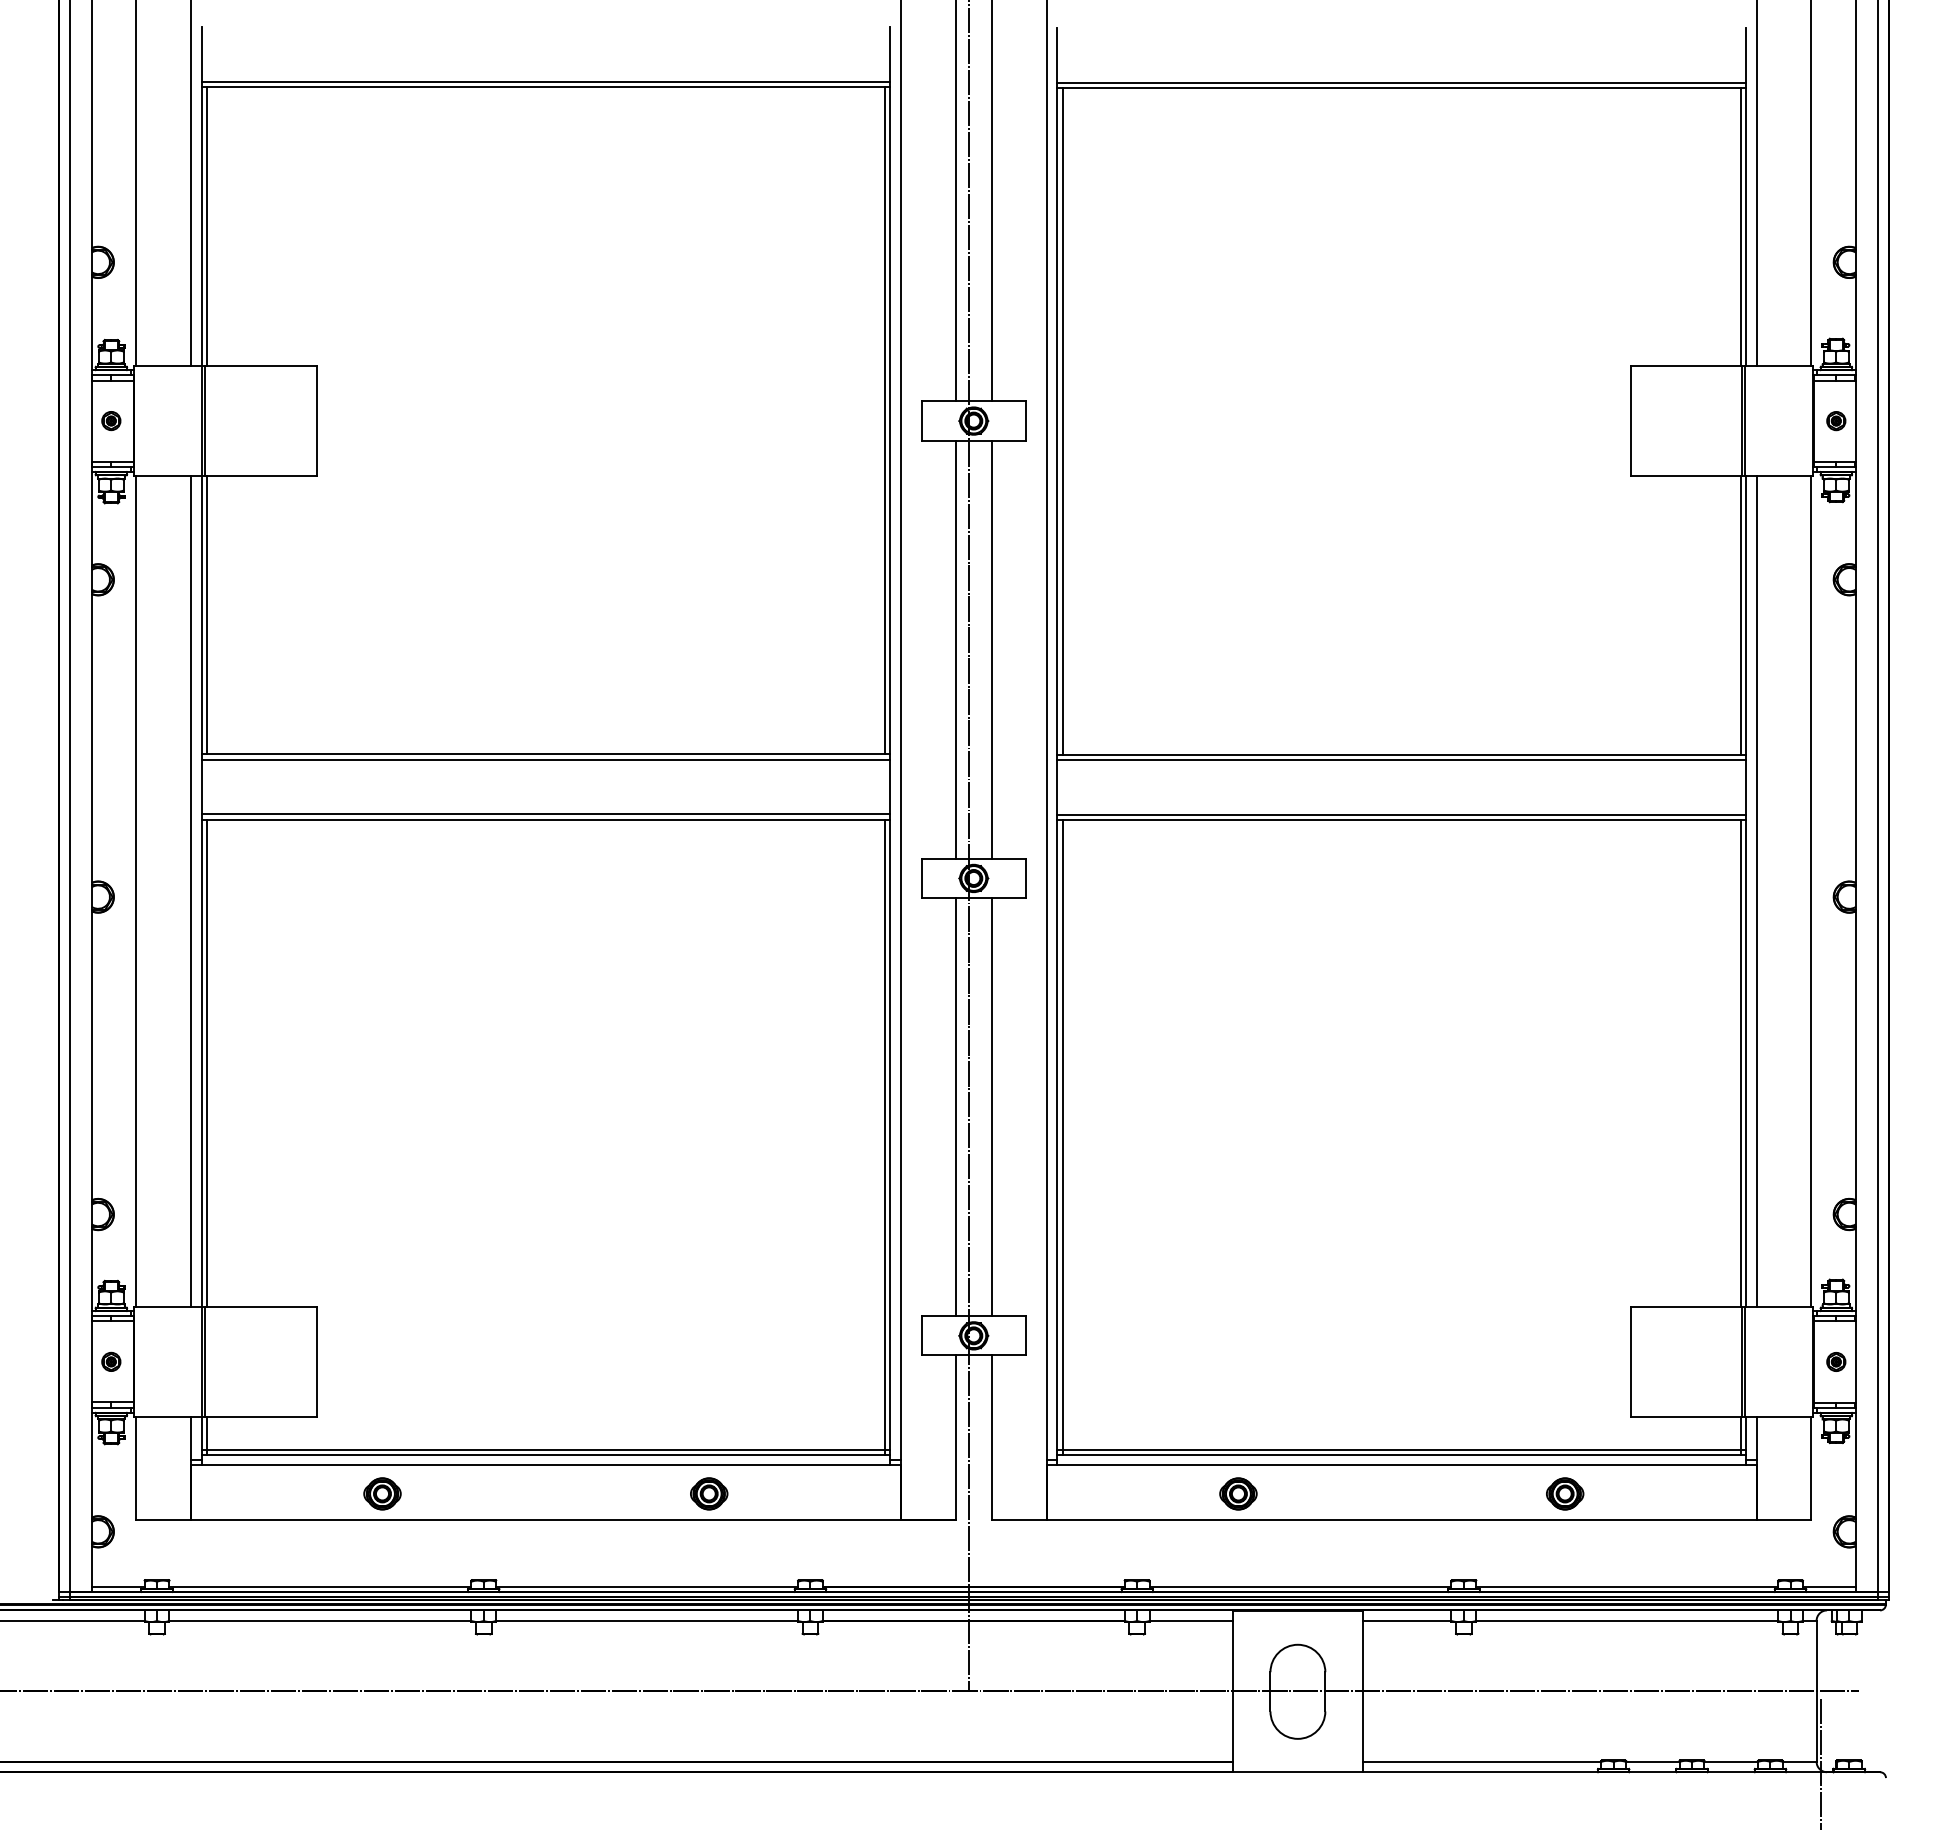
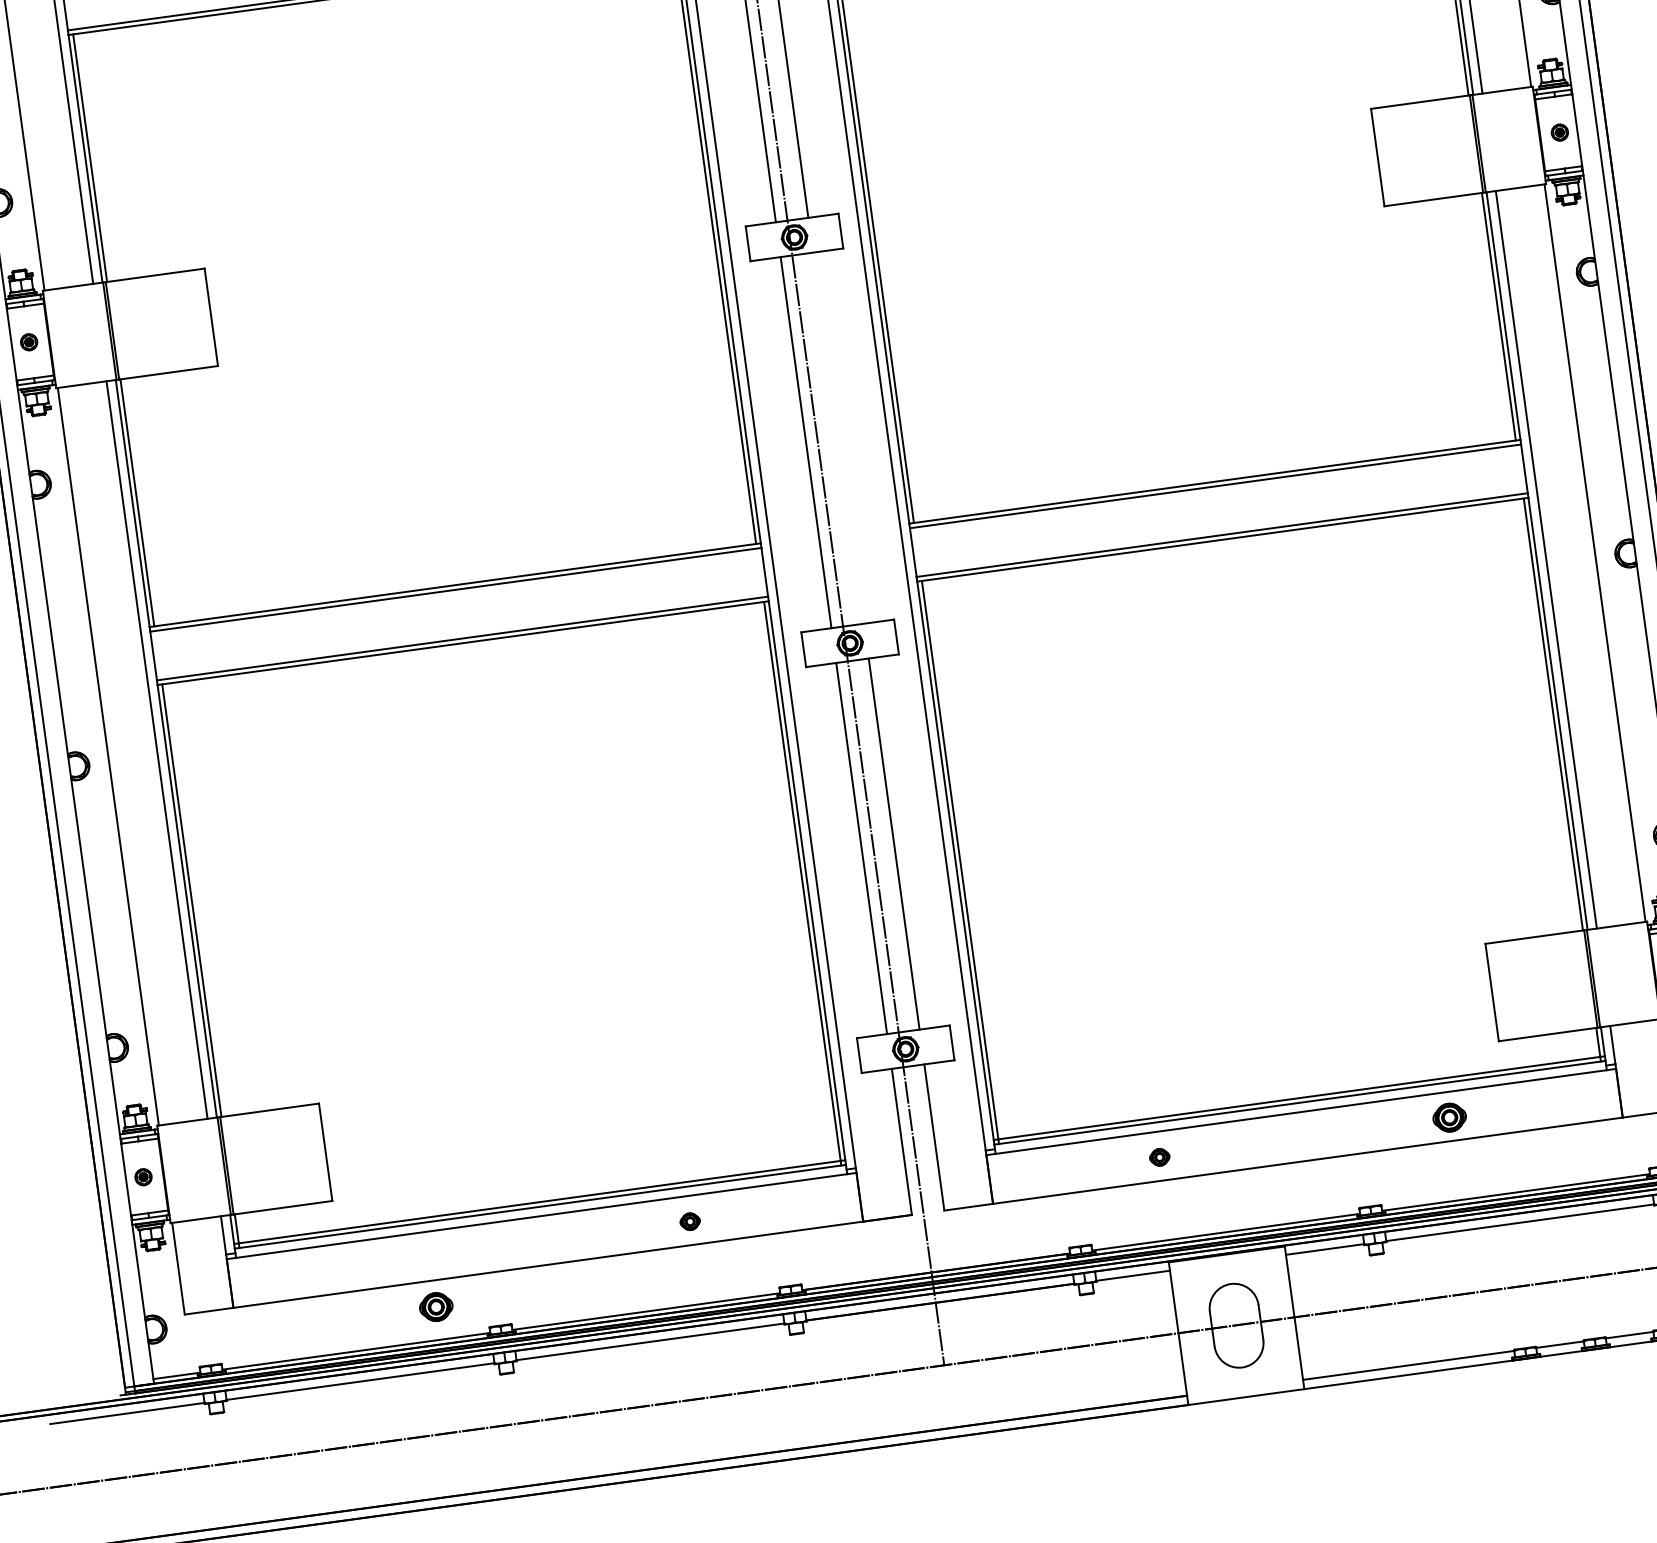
line: (992, 649) -> (838, 437), removed
part: (382, 1493) -> (436, 1306), moved
part: (709, 1493) -> (690, 1221), size x0.6
part: (1238, 1493) -> (1159, 1156), size x0.6

